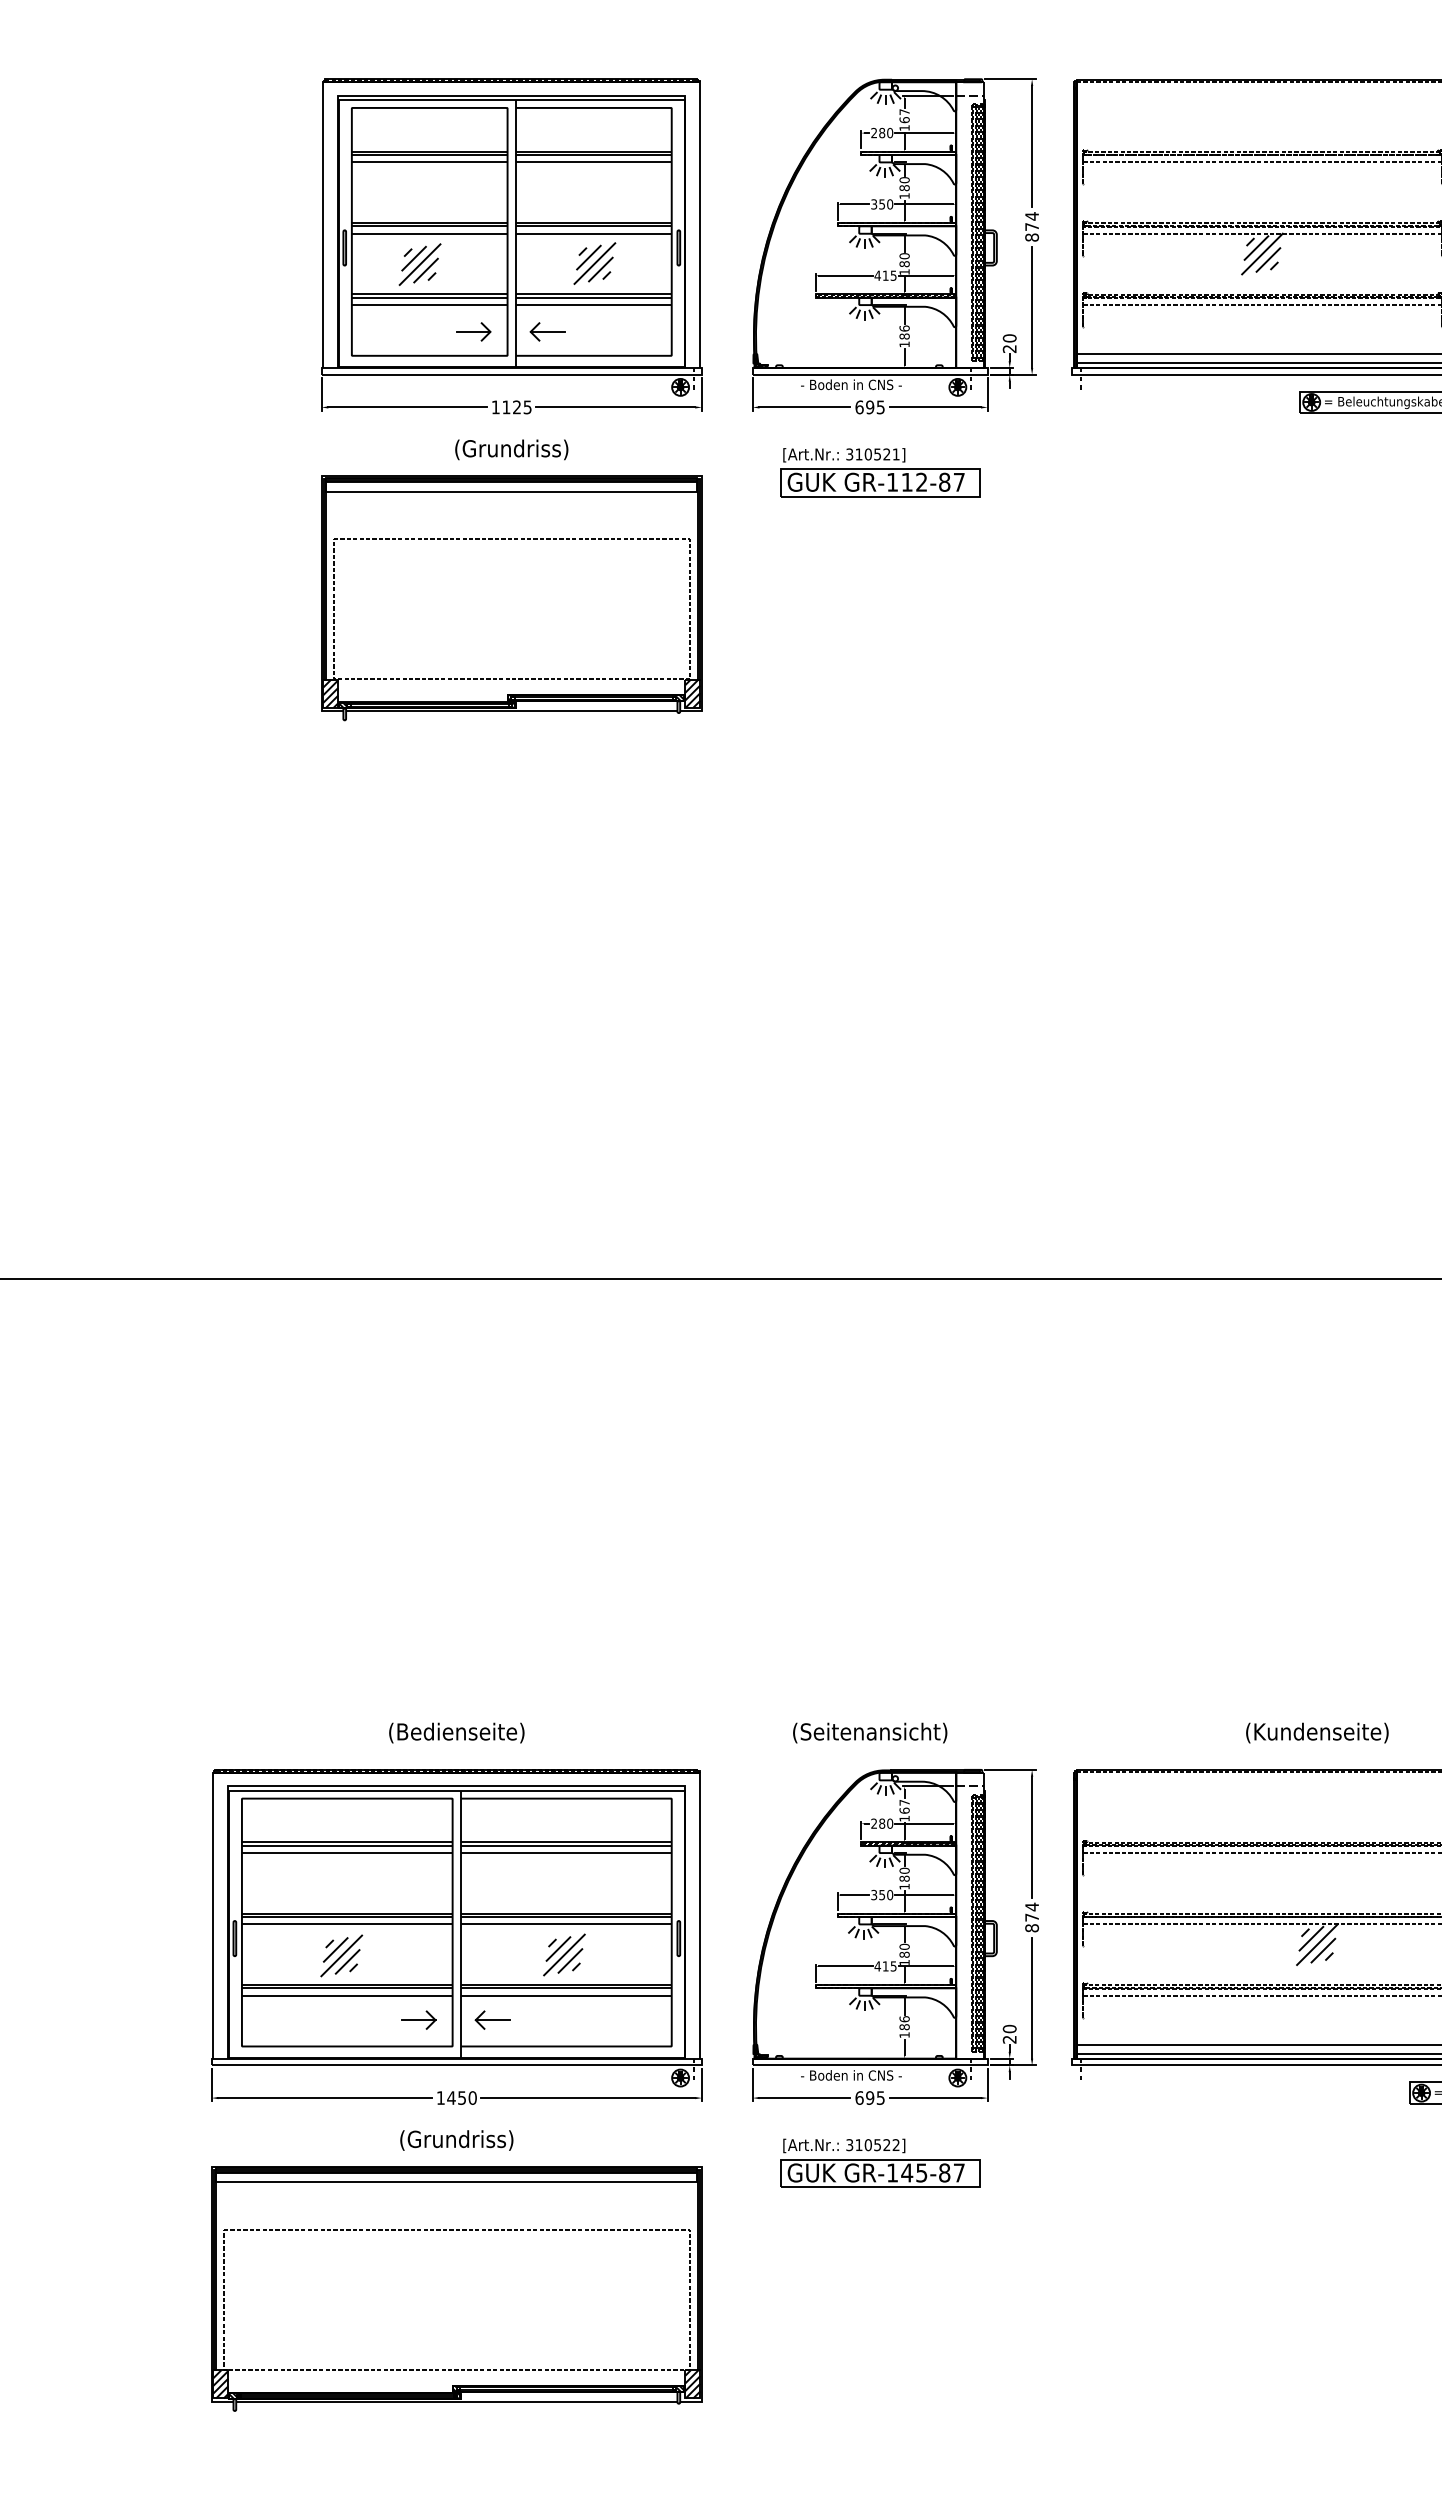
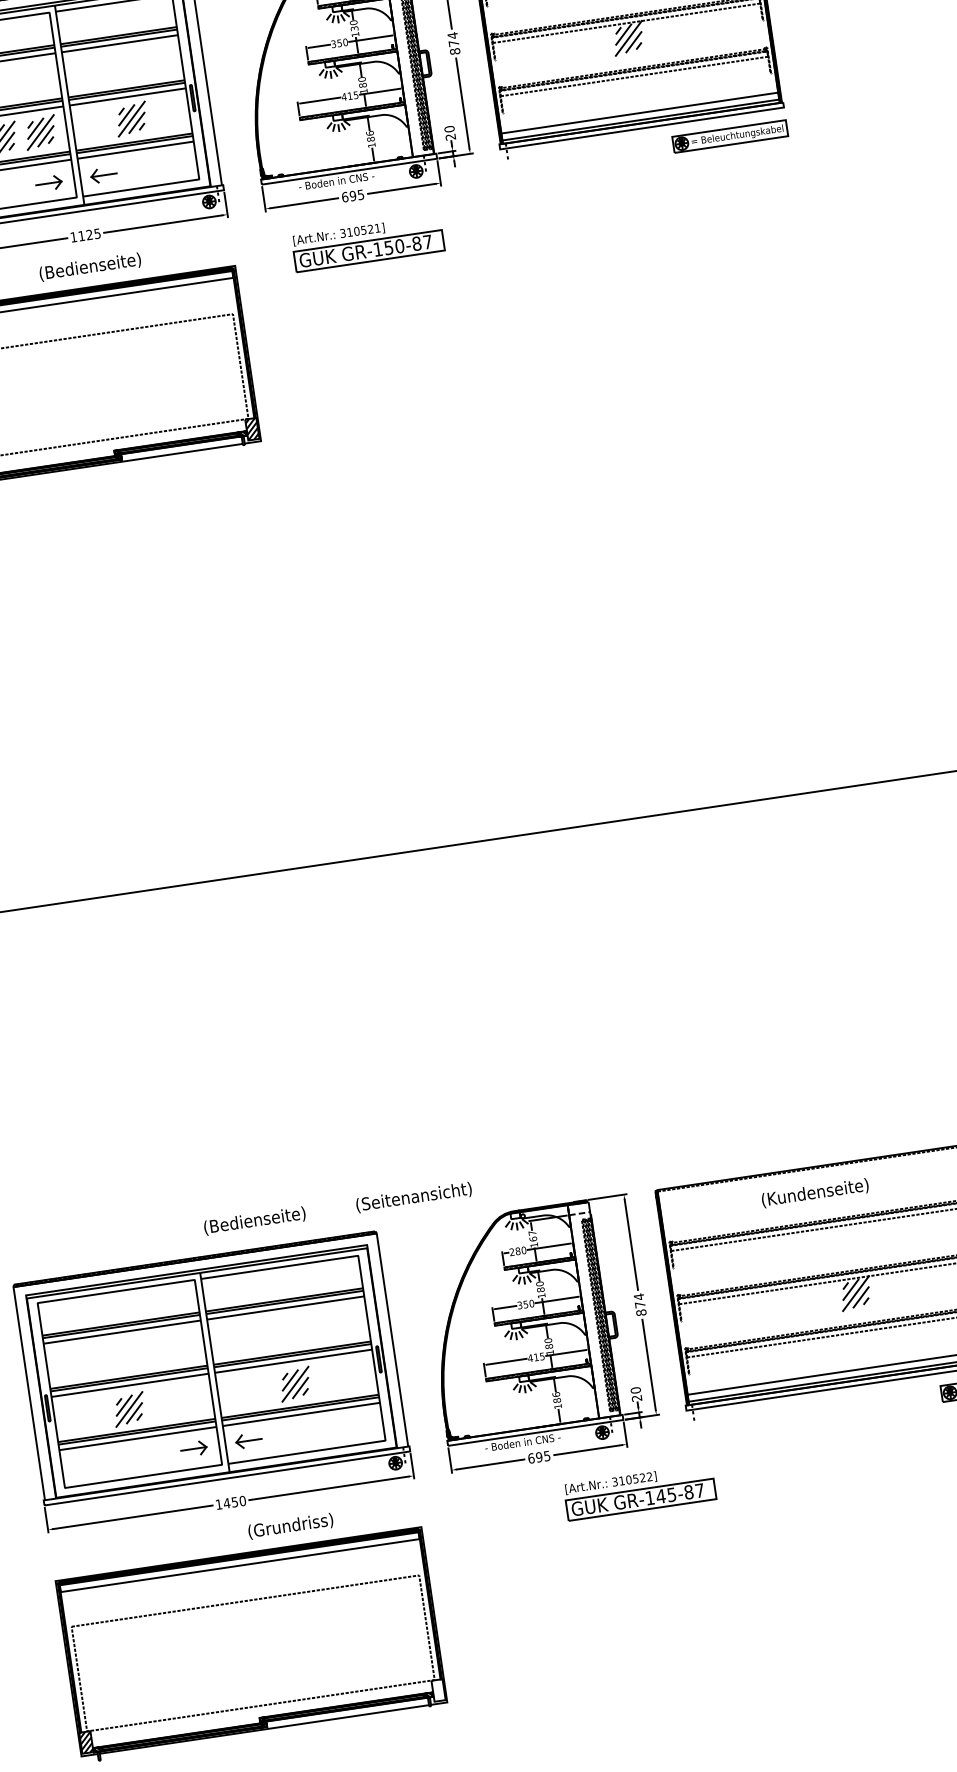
text: (904, 188) -> (354, 28), 180 -> 130
part: (472, 263) -> (40, 132), added
text: (511, 449) -> (90, 266), (Grundriss) -> (Bedienseite)
text: (914, 481) -> (394, 246), GR-112-87 -> GR-150-87
text: (456, 1732) -> (254, 1220), moved
text: (870, 1732) -> (414, 1197), moved
text: (1317, 1732) -> (815, 1192), moved
text: (456, 2140) -> (290, 1526), moved
part: (880, 2162) -> (639, 1491), moved
hatch: (692, 2384) -> (438, 1690), removed

